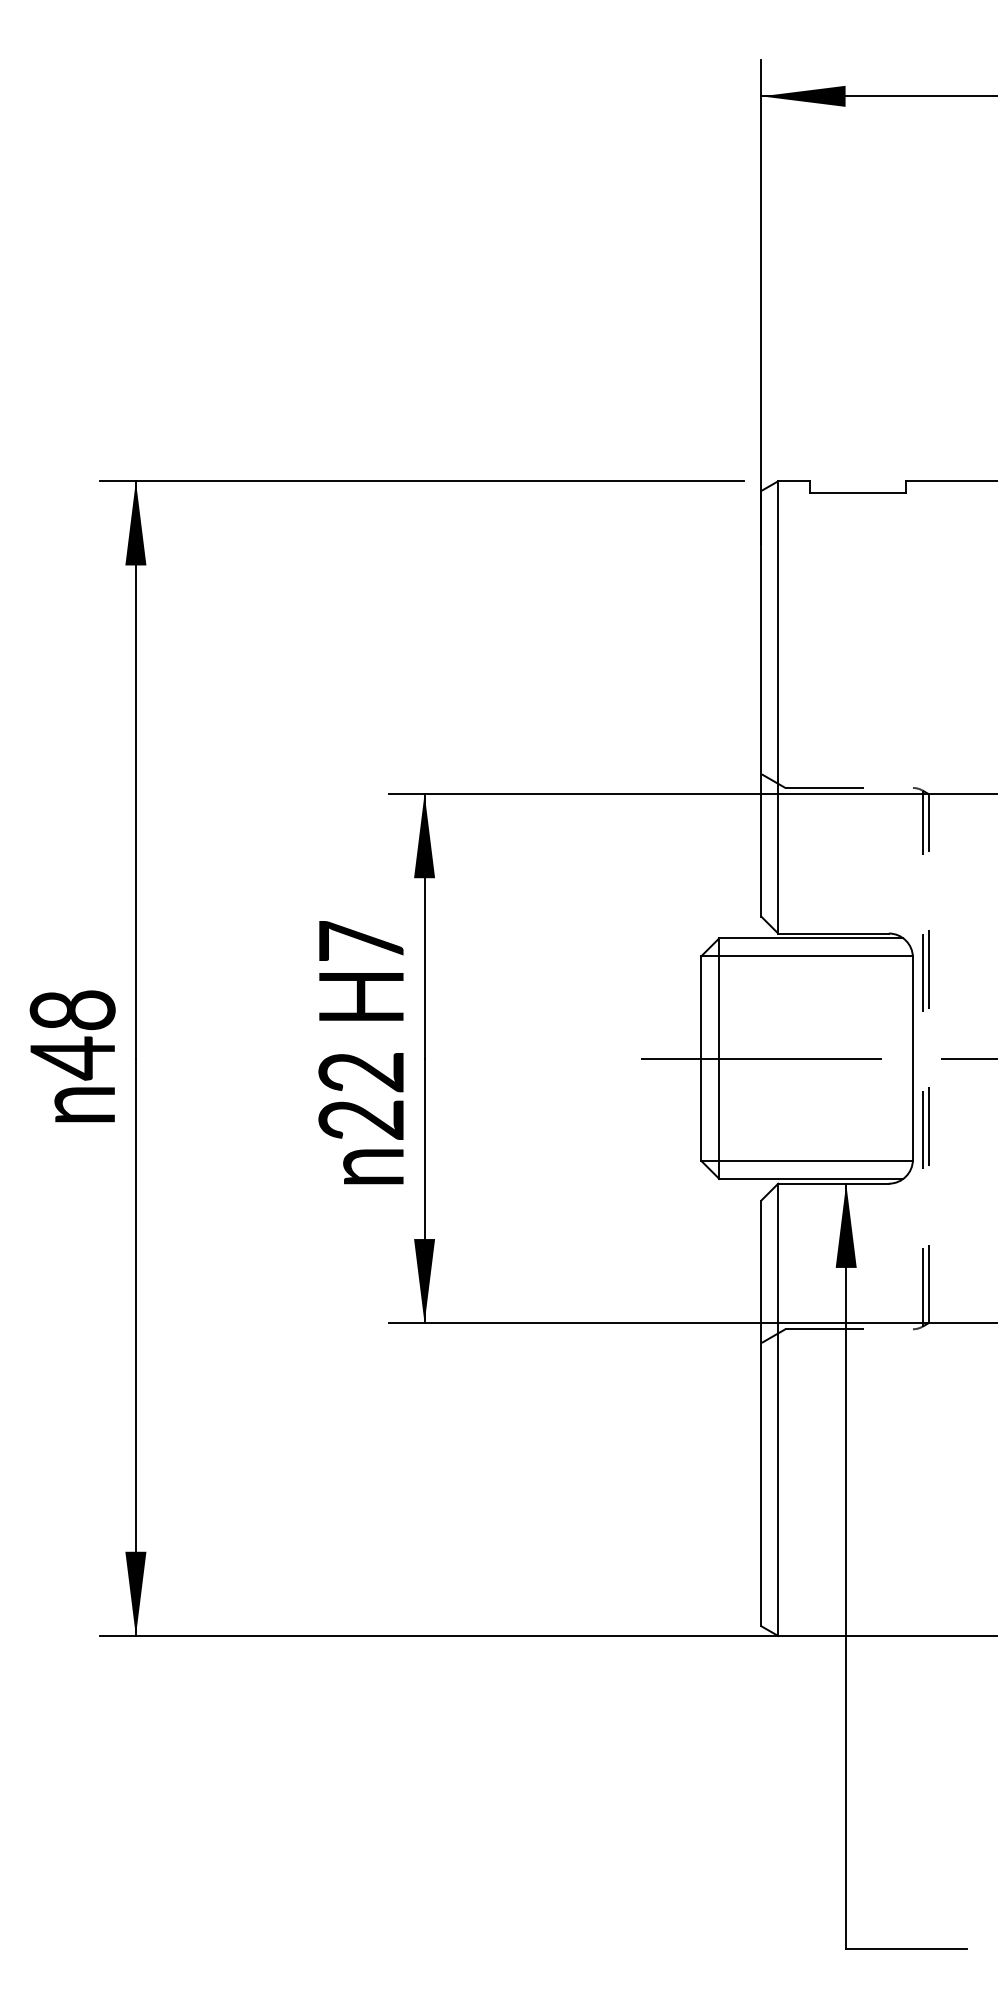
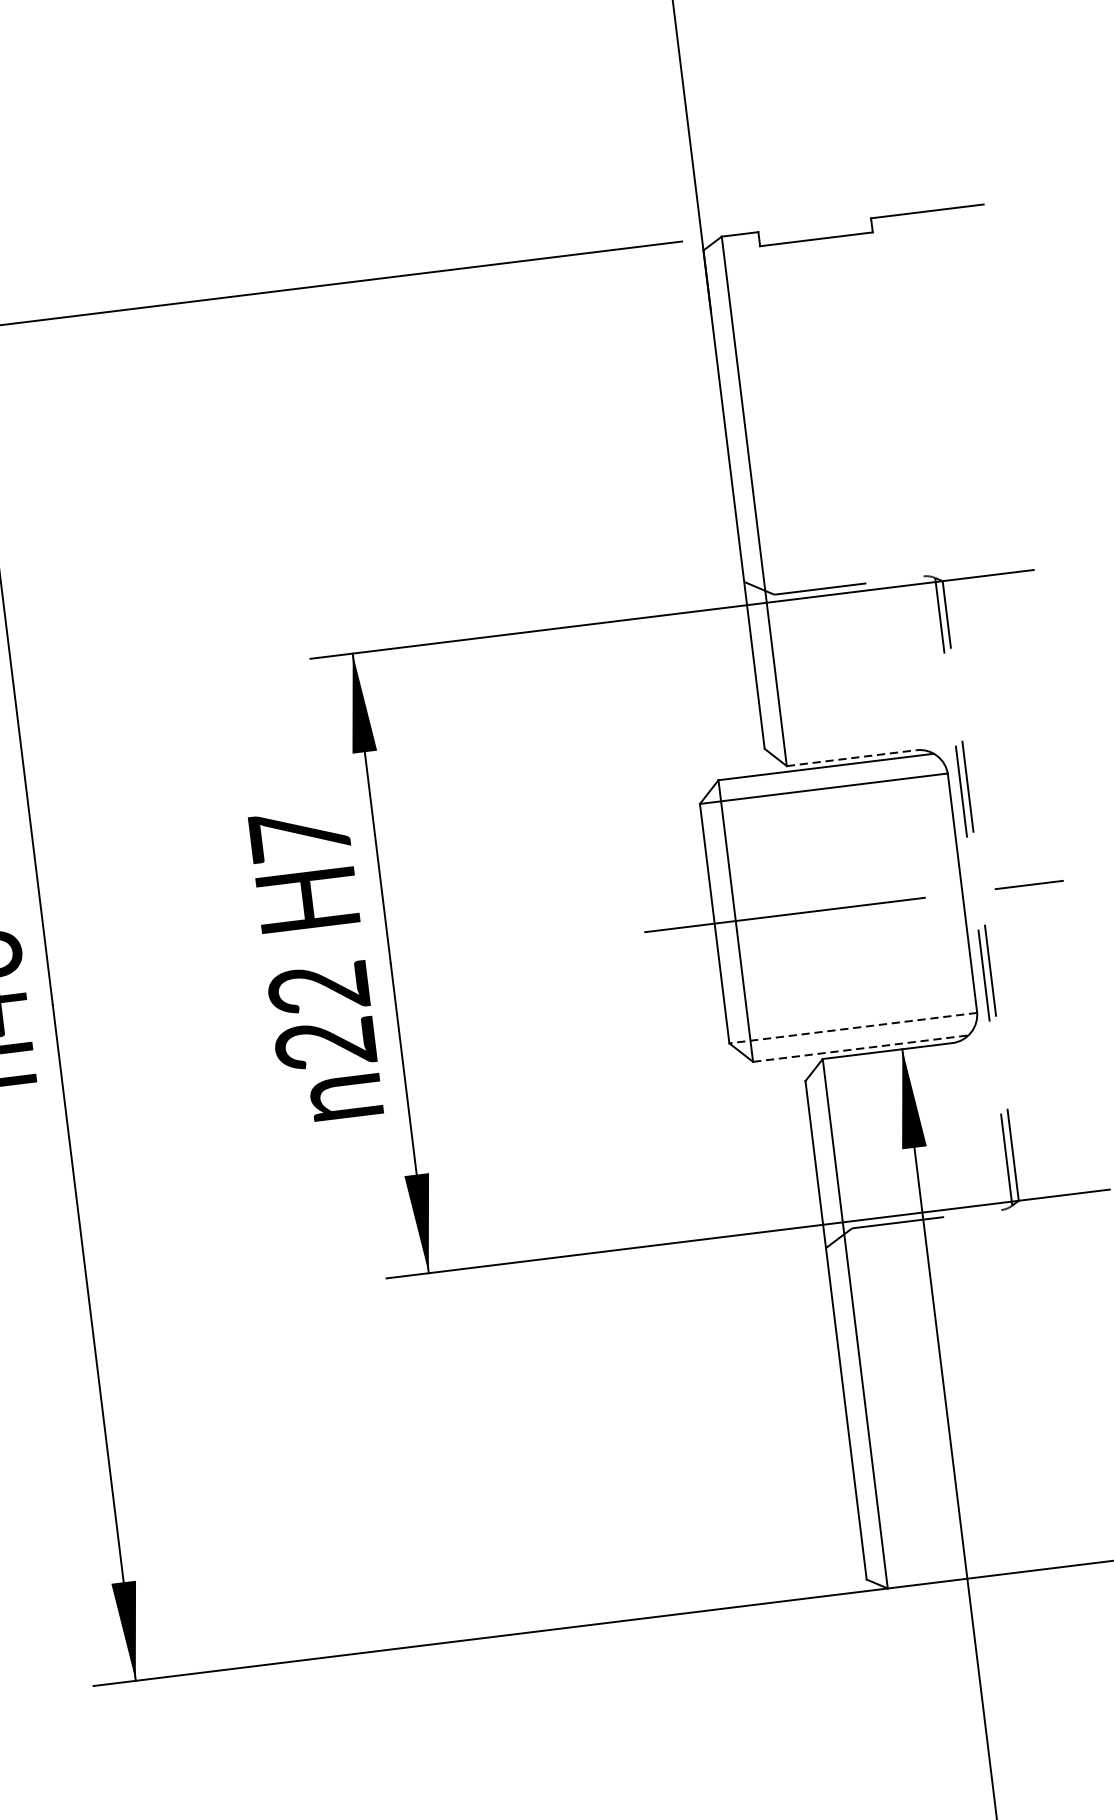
line: (834, 933) -> (852, 758), solid -> dashed
line: (807, 1160) -> (853, 1027), solid -> dashed
line: (811, 1178) -> (860, 1048), solid -> dashed

